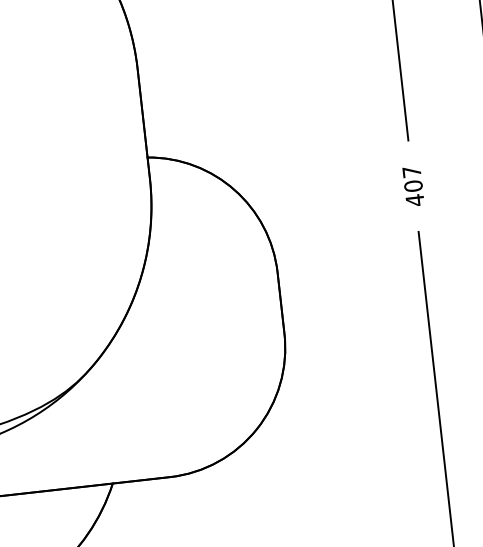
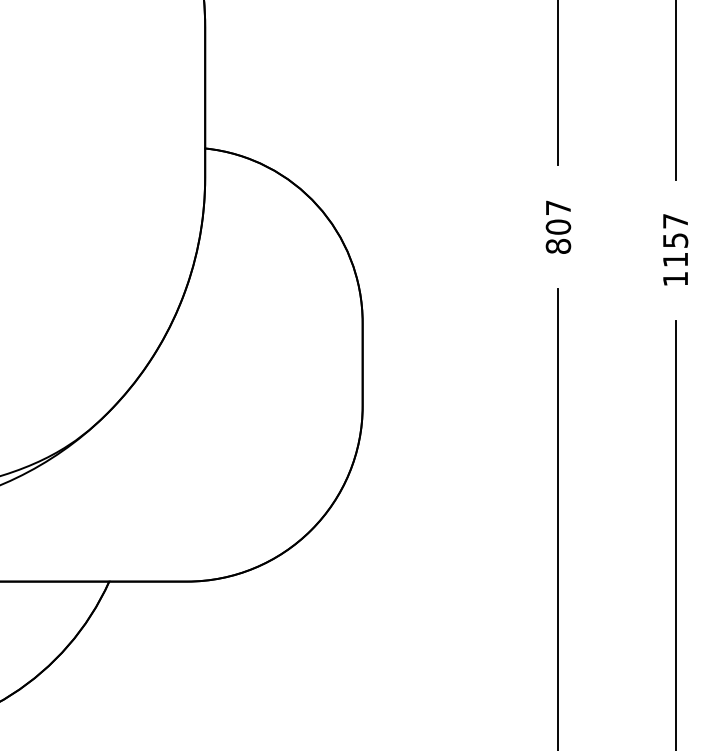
text: (415, 200) -> (558, 246), 407 -> 807

